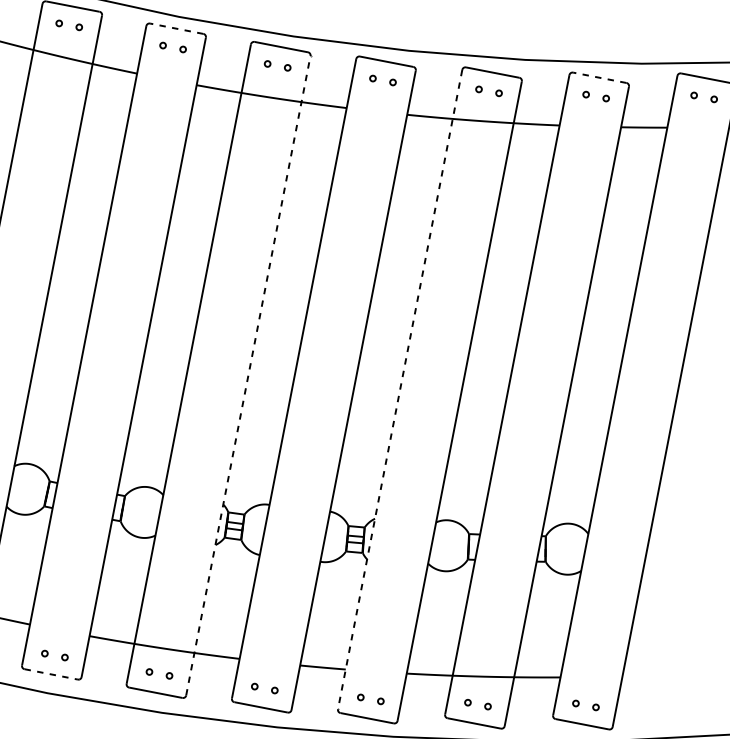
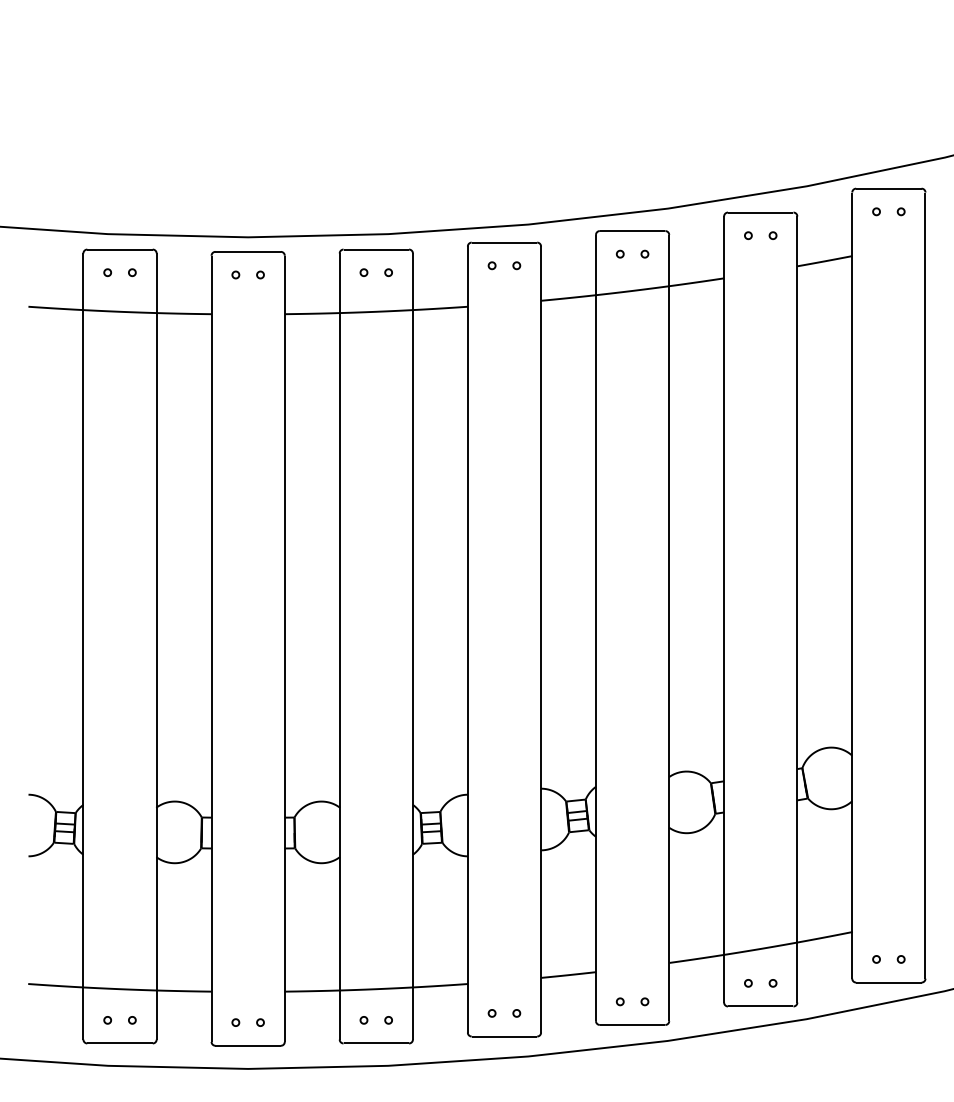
line: (177, 28) -> (248, 251), dashed -> solid
line: (599, 77) -> (760, 212), dashed -> solid
line: (248, 375) -> (412, 646), dashed -> solid
line: (399, 389) -> (595, 628), dashed -> solid
line: (51, 674) -> (248, 1045), dashed -> solid

